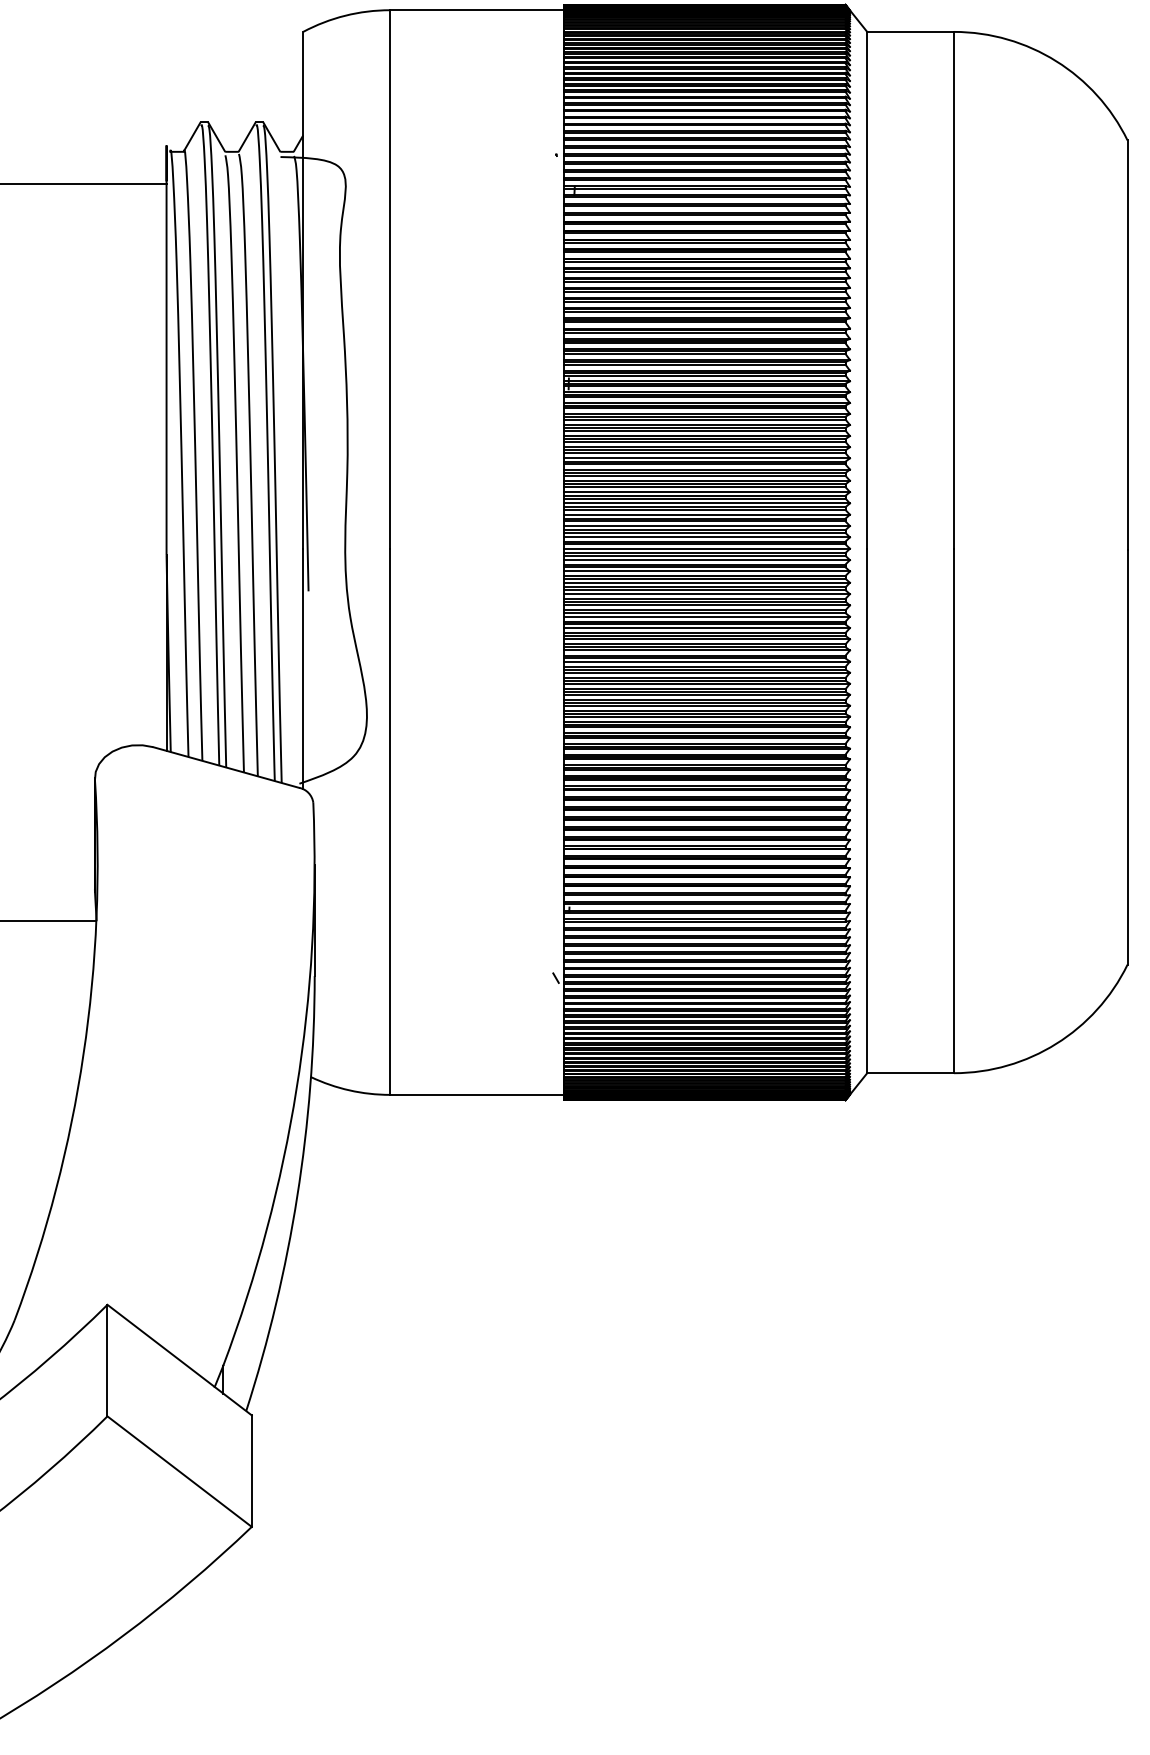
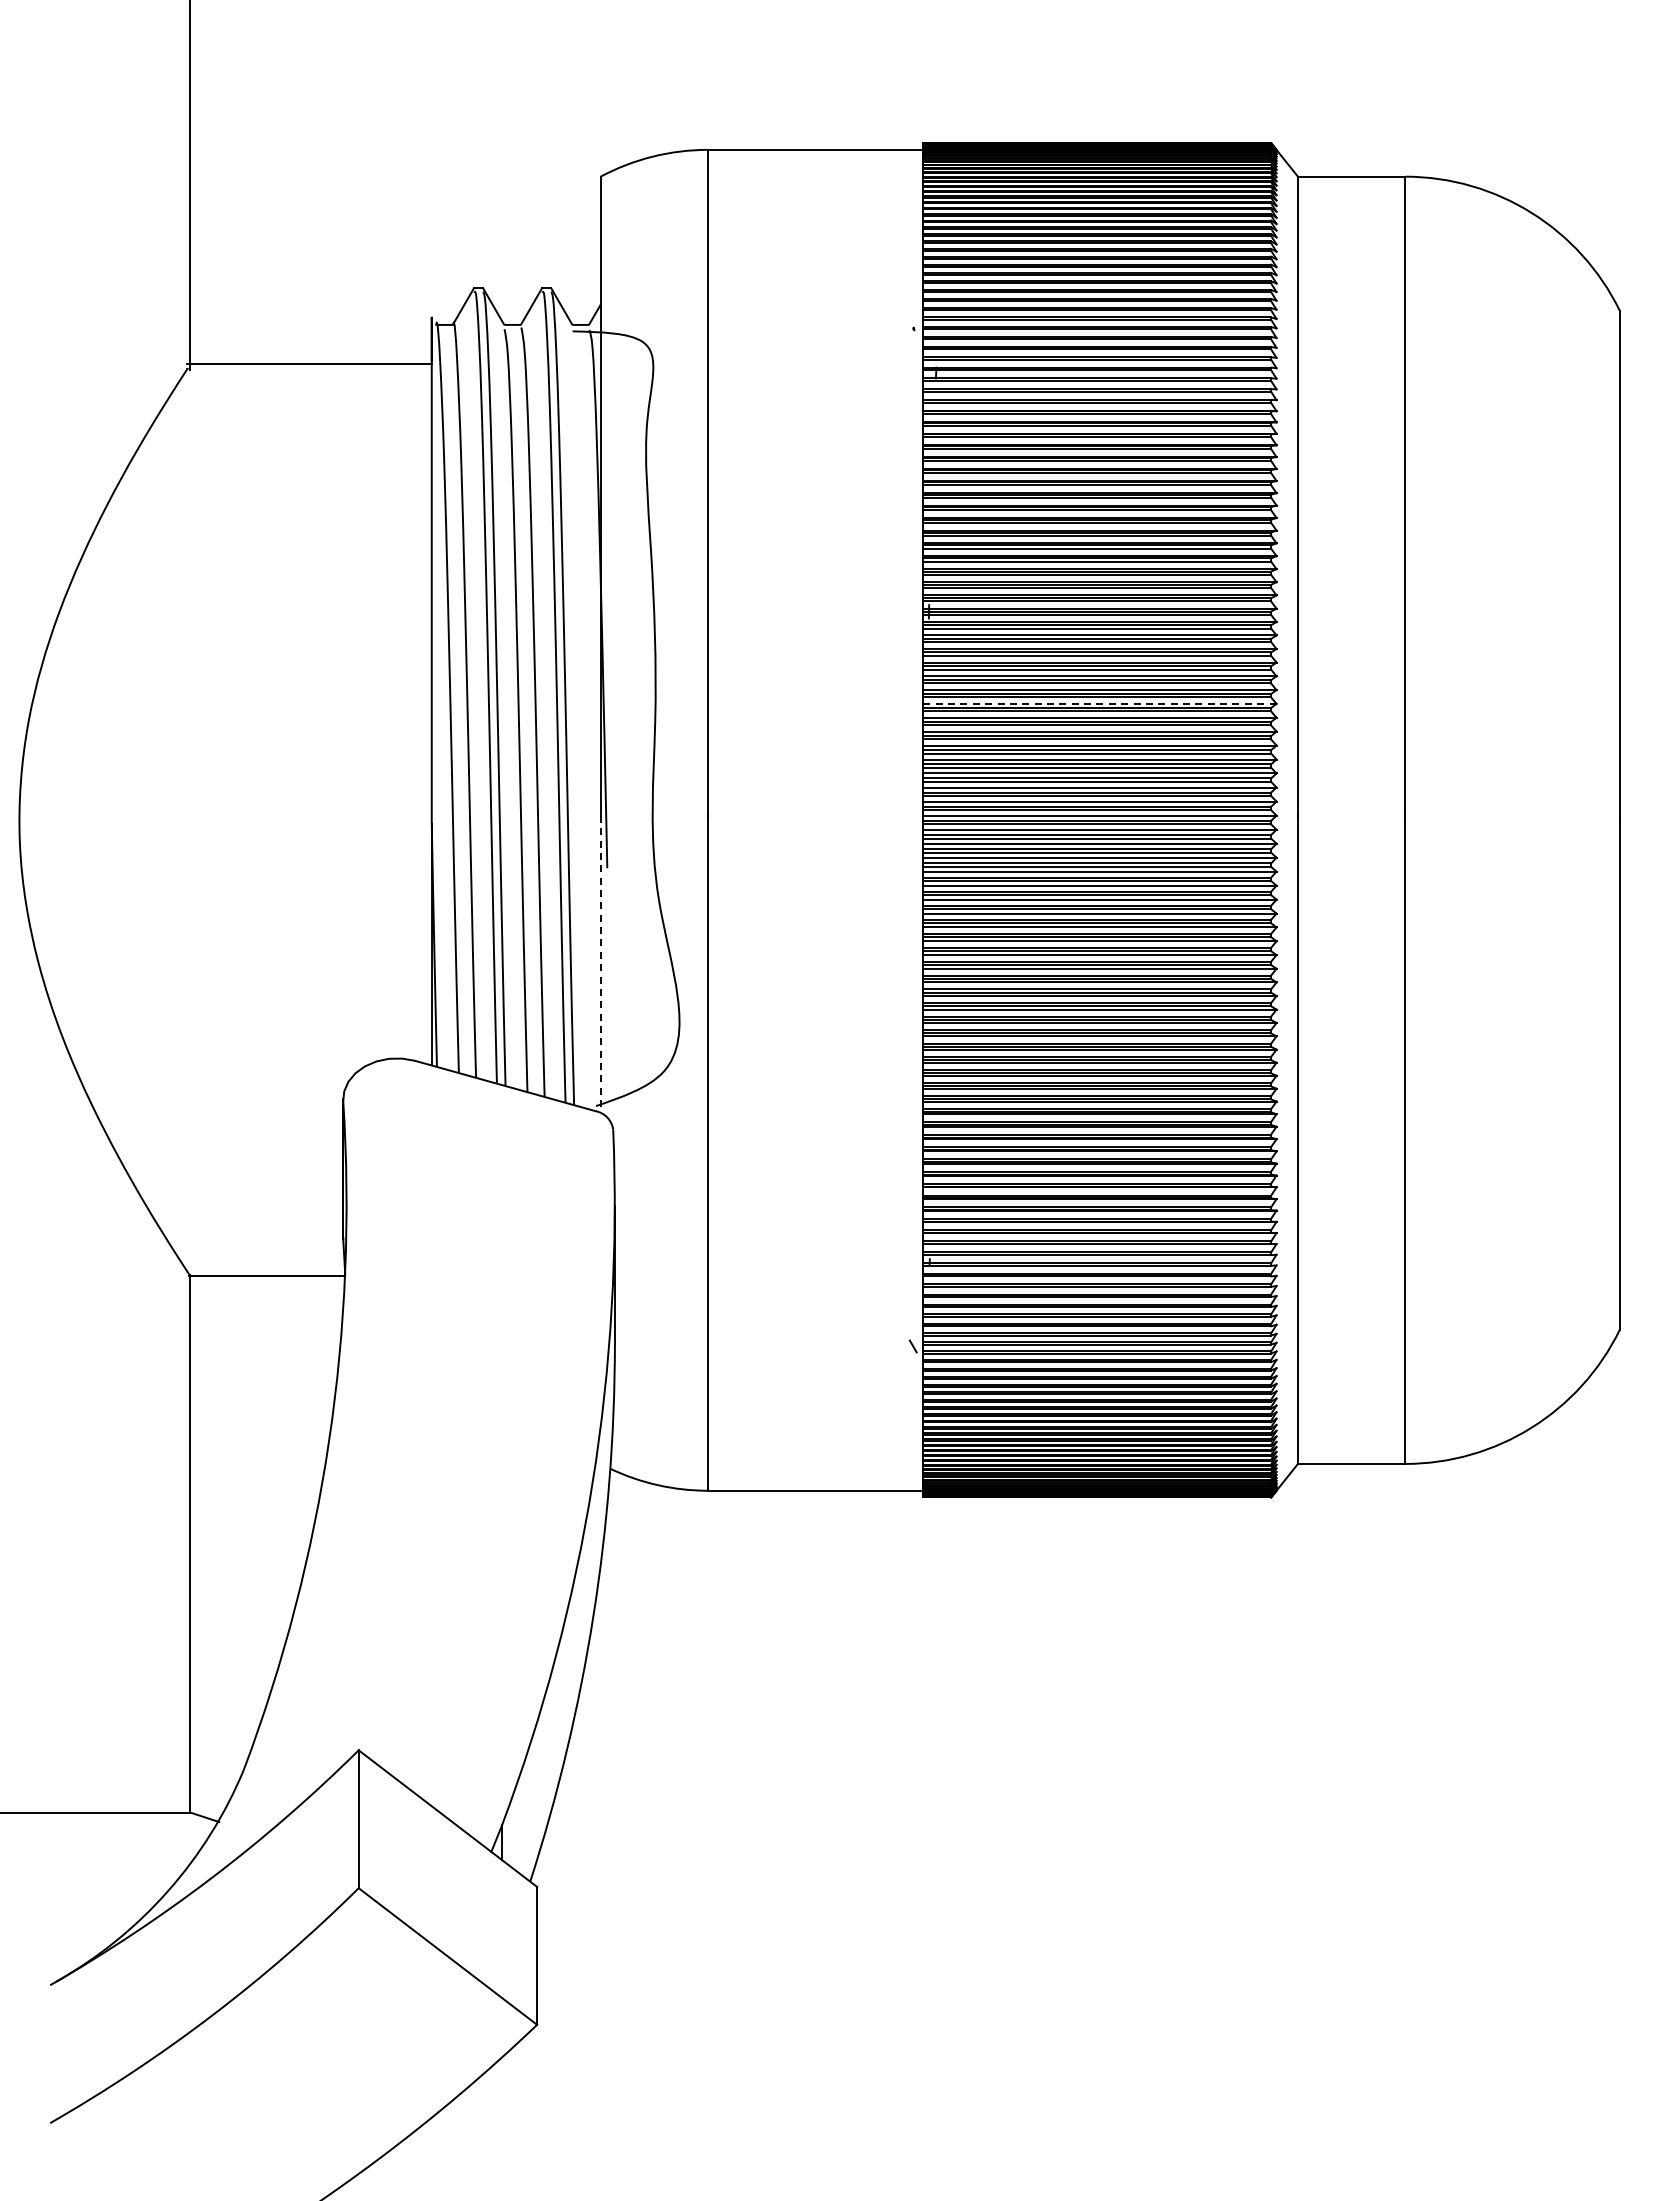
line: (706, 458) -> (1099, 703), solid -> dashed
line: (303, 669) -> (600, 964), solid -> dashed

